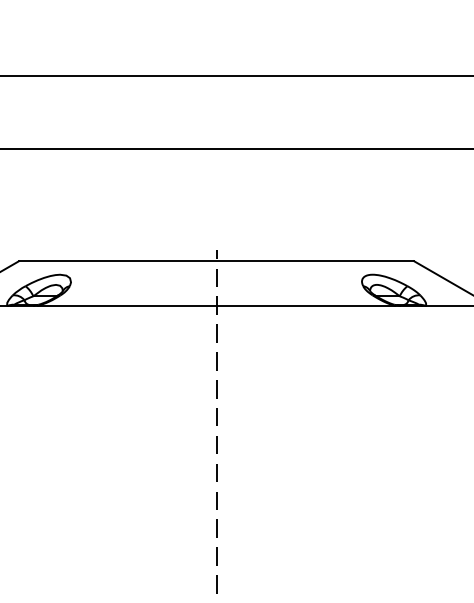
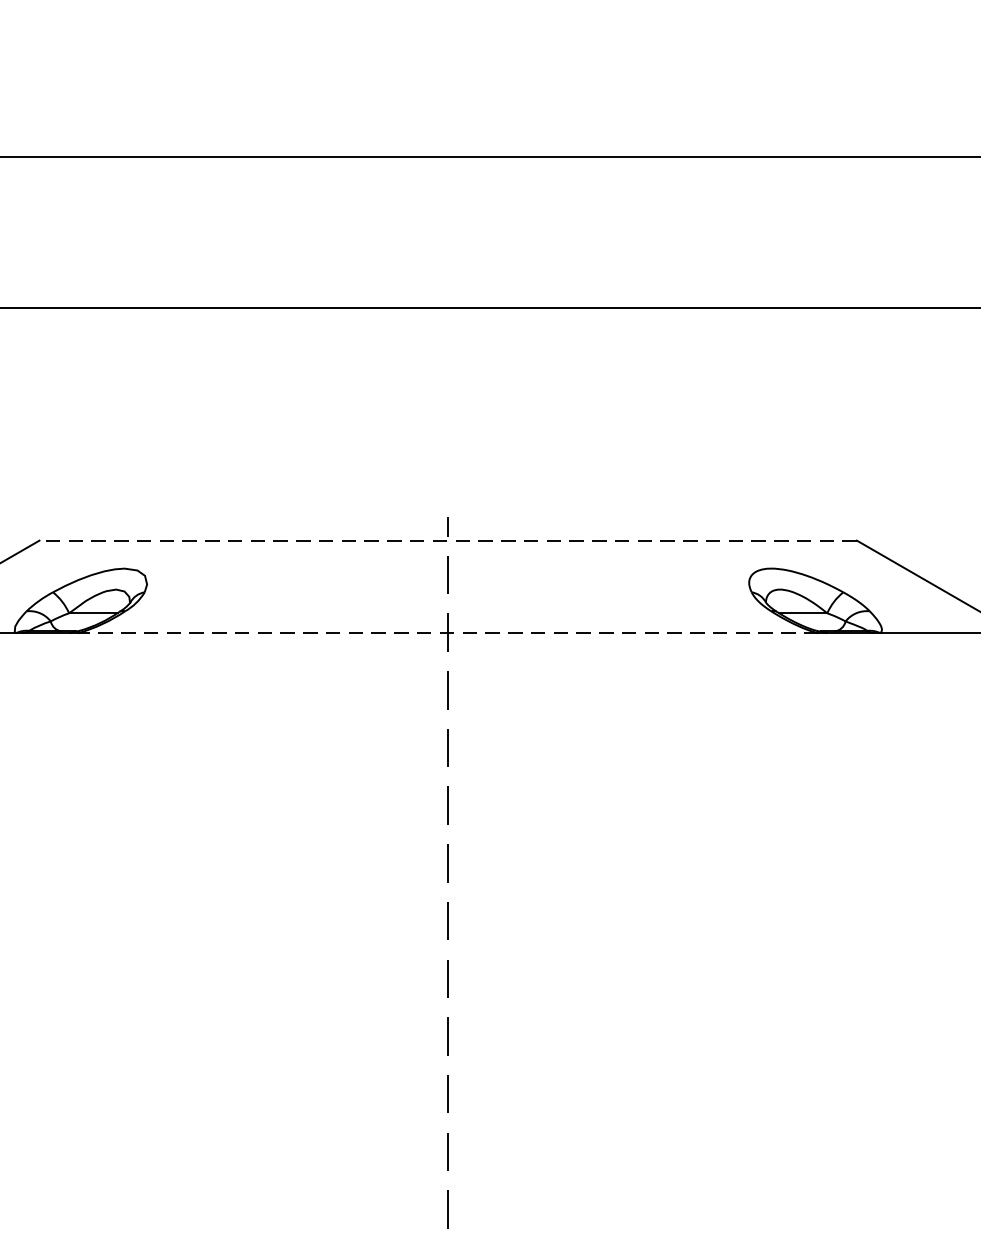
line: (216, 261) -> (448, 541), solid -> dashed
line: (216, 305) -> (448, 632), solid -> dashed

